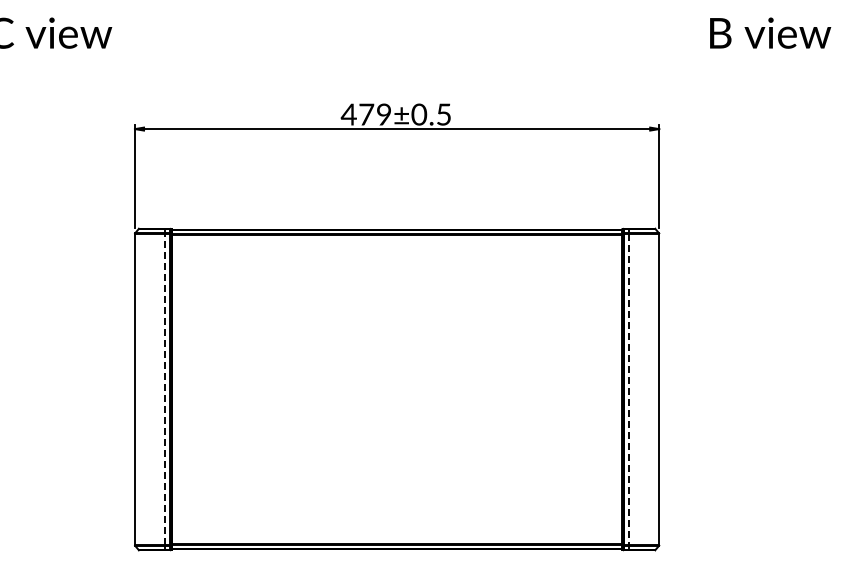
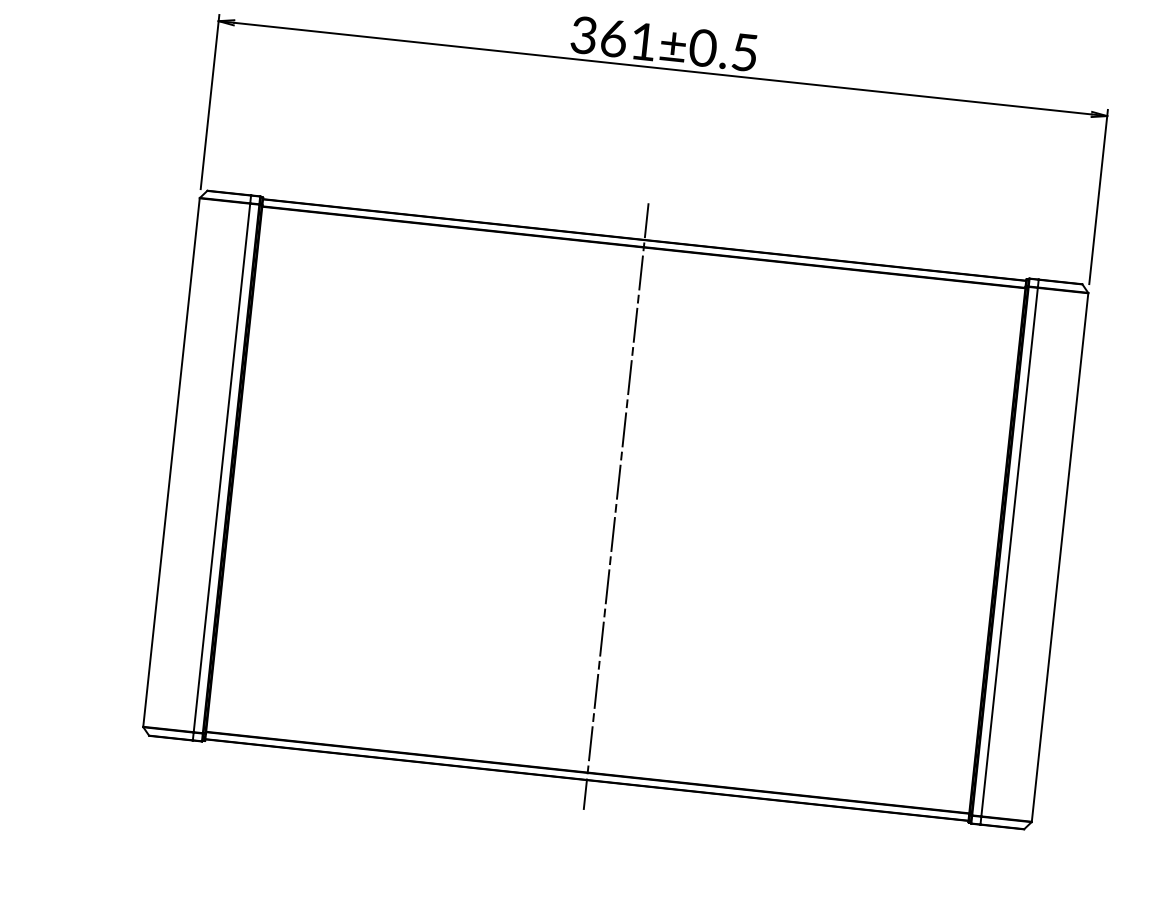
text: (365, 114) -> (612, 38), 479±0.5 -> 361±0.5
line: (397, 387) -> (616, 506), added
line: (164, 389) -> (221, 467), dashed -> solid
line: (629, 389) -> (1009, 552), dashed -> solid

